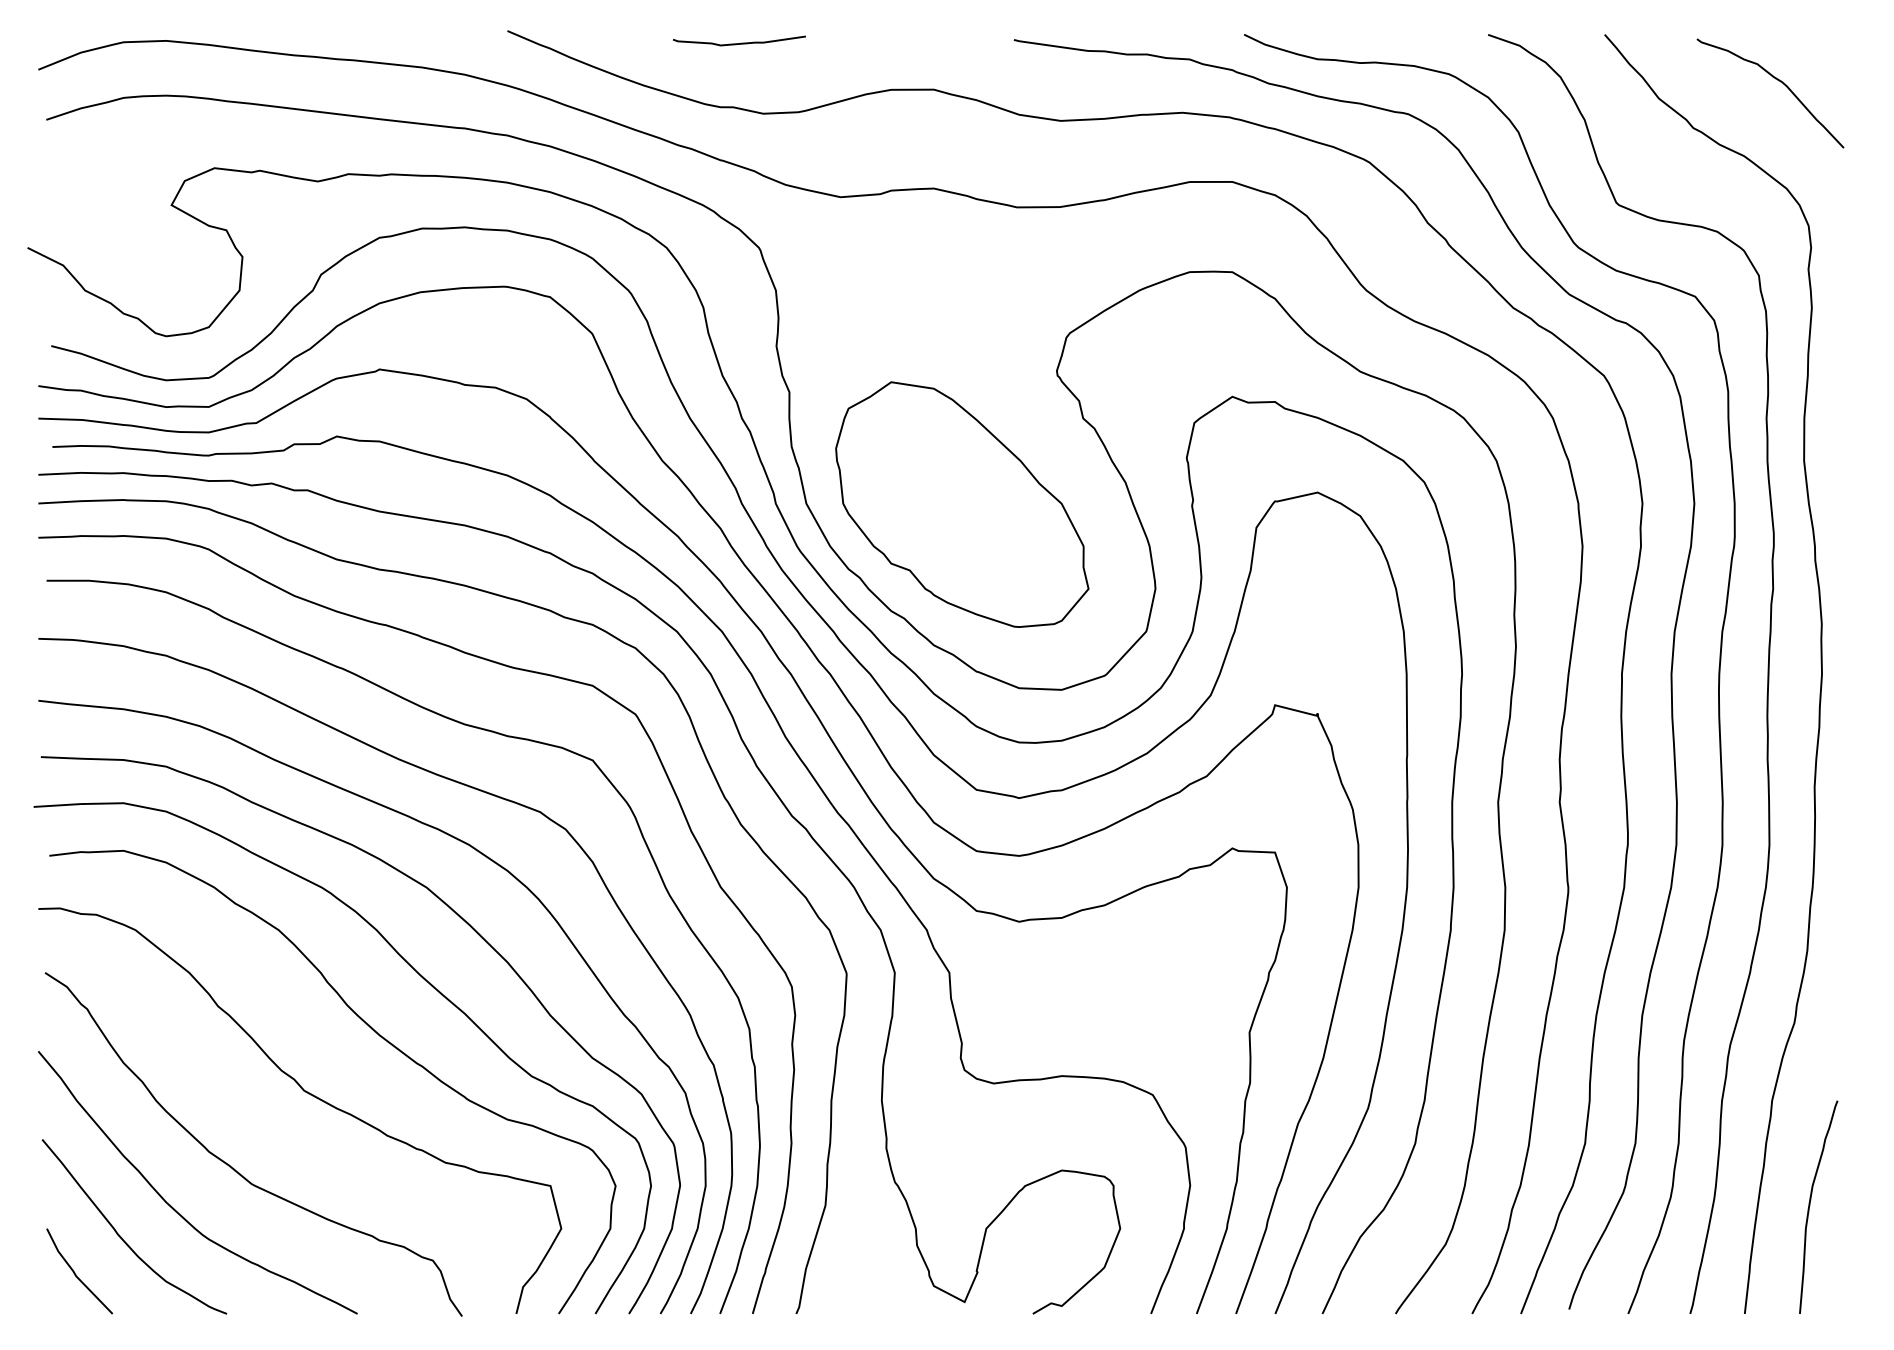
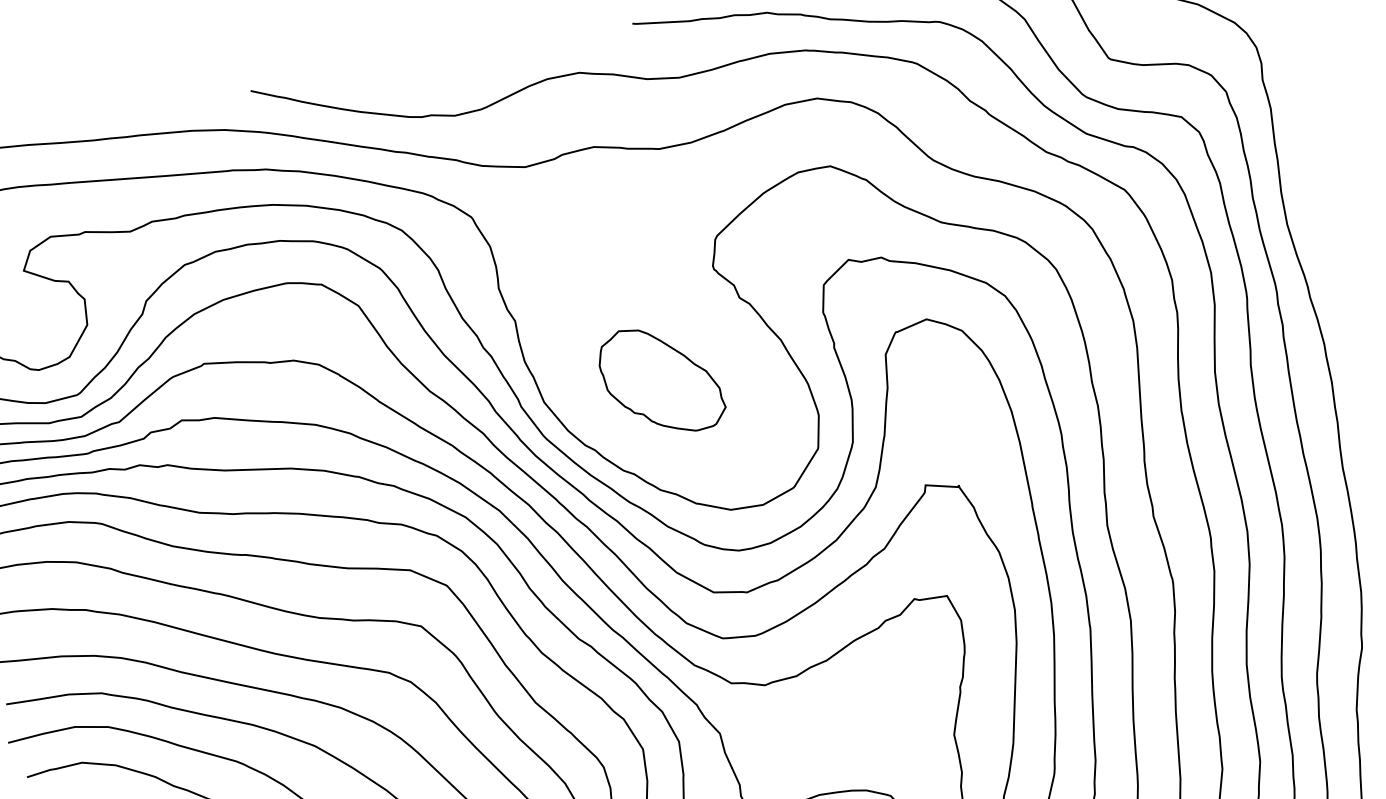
curve: (741, 42) -> (428, 65), removed
part: (962, 504) -> (661, 380), size x0.6

